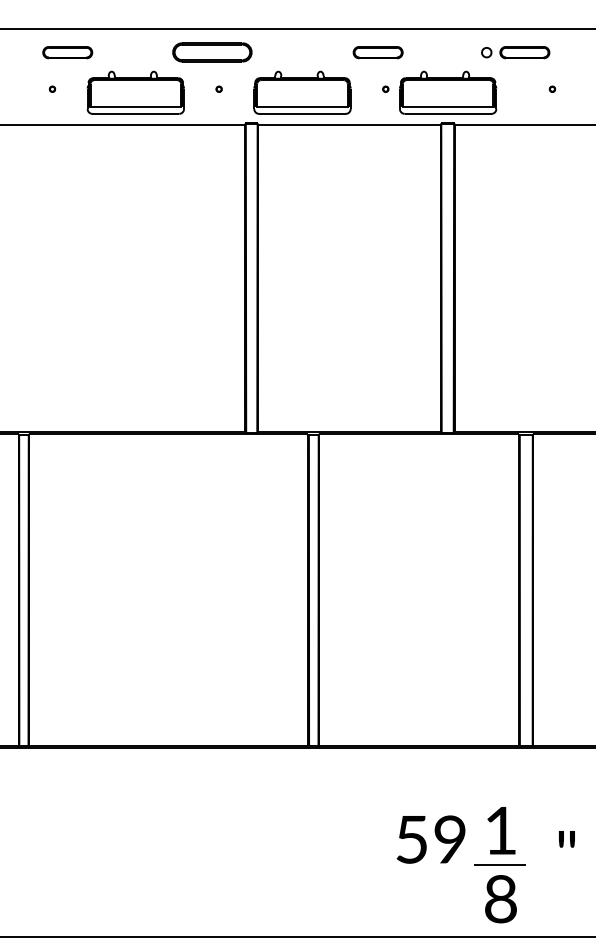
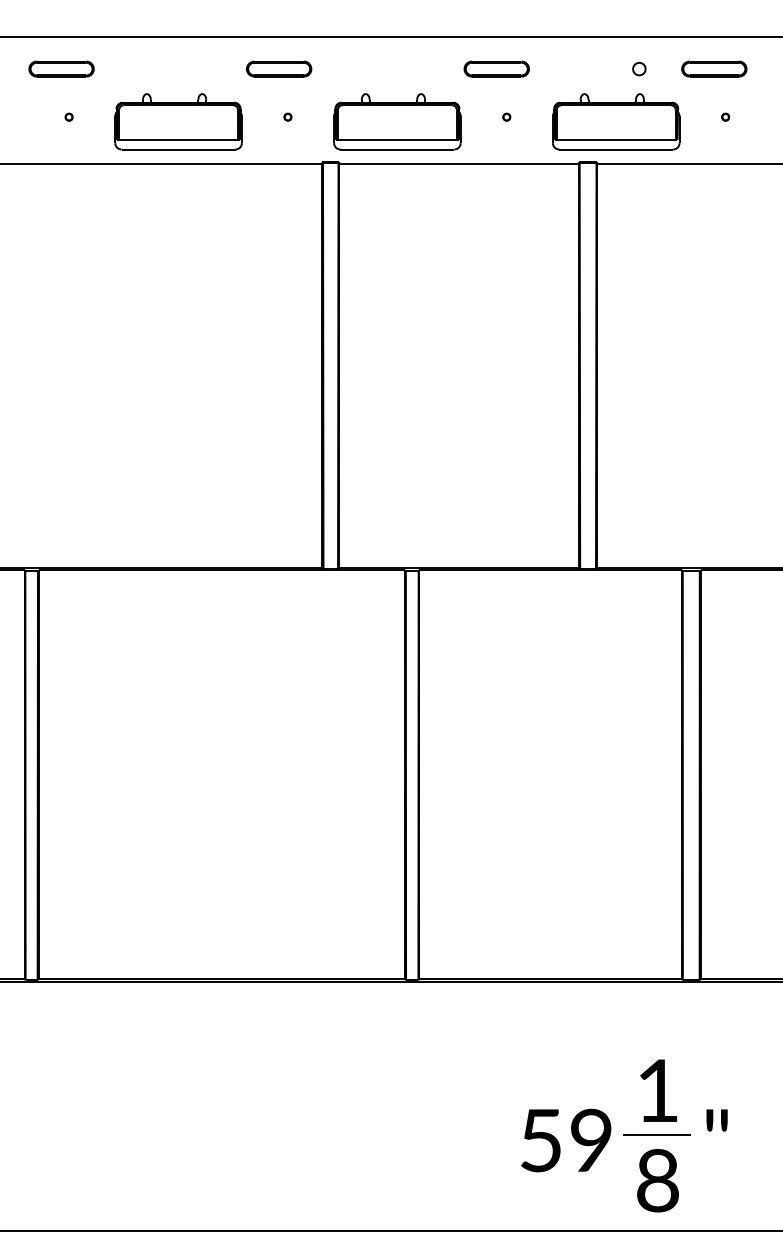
part: (67, 52) -> (61, 68), moved
part: (212, 52) -> (279, 68), size x0.62
part: (524, 52) -> (713, 68), moved
part: (448, 92) -> (616, 121), moved
text: (430, 839) -> (565, 1140), moved
text: (566, 839) -> (716, 1120), moved

